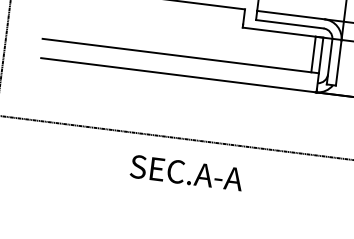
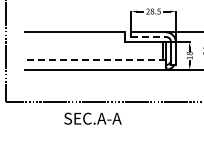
line: (291, 25) -> (149, 37), solid -> dashed
line: (180, 55) -> (95, 59), solid -> dashed
text: (186, 172) -> (92, 118), moved

